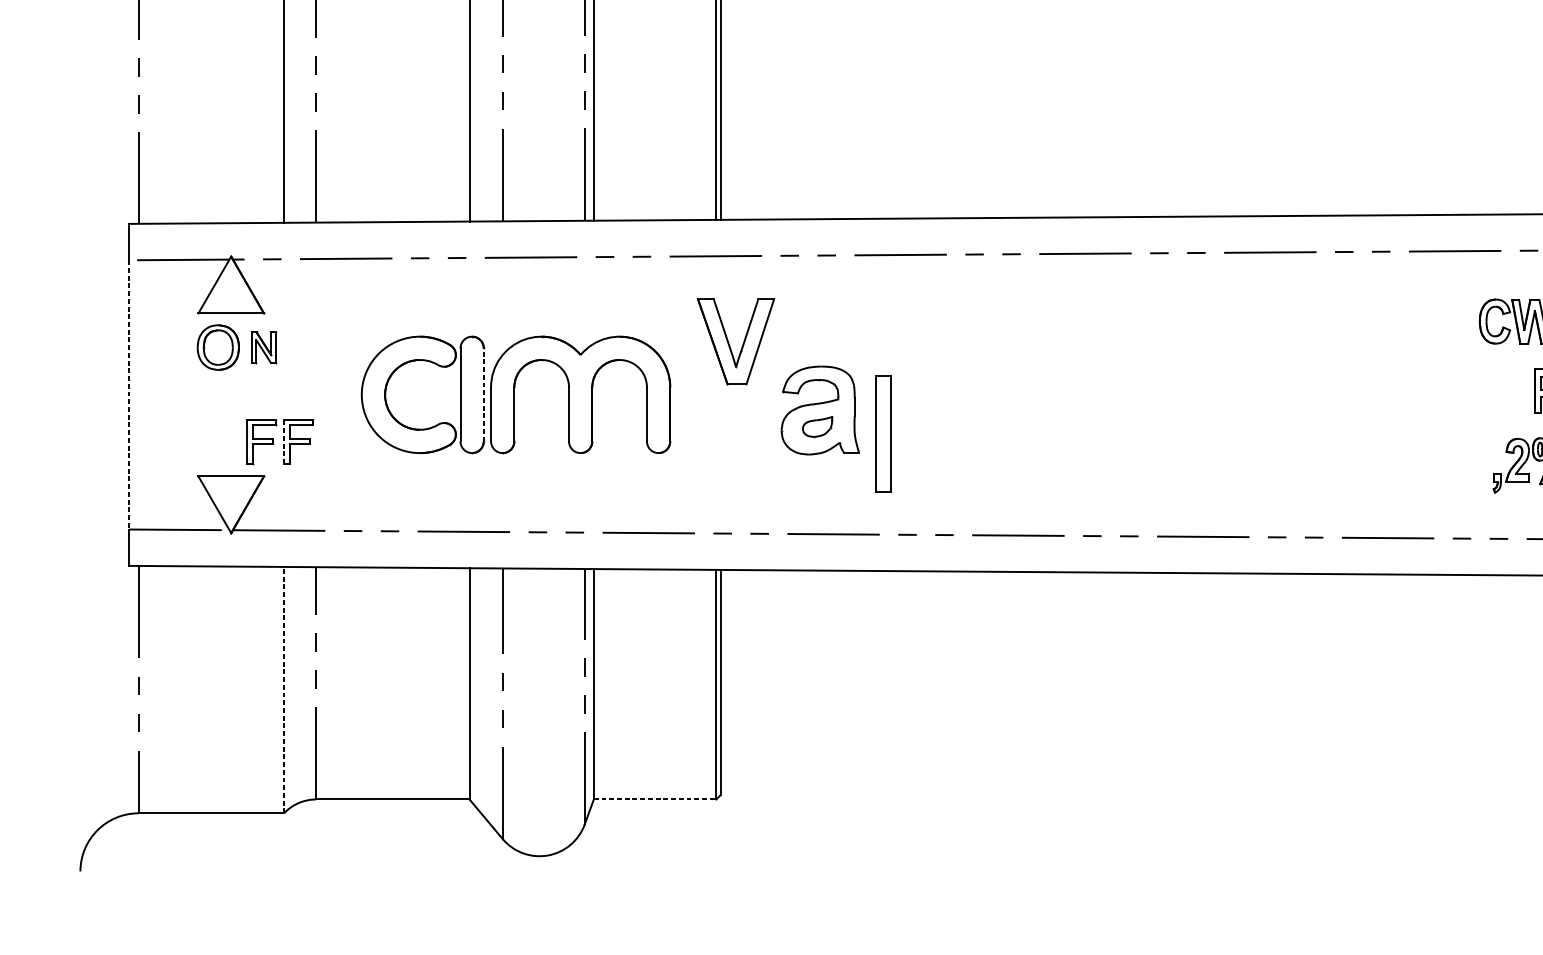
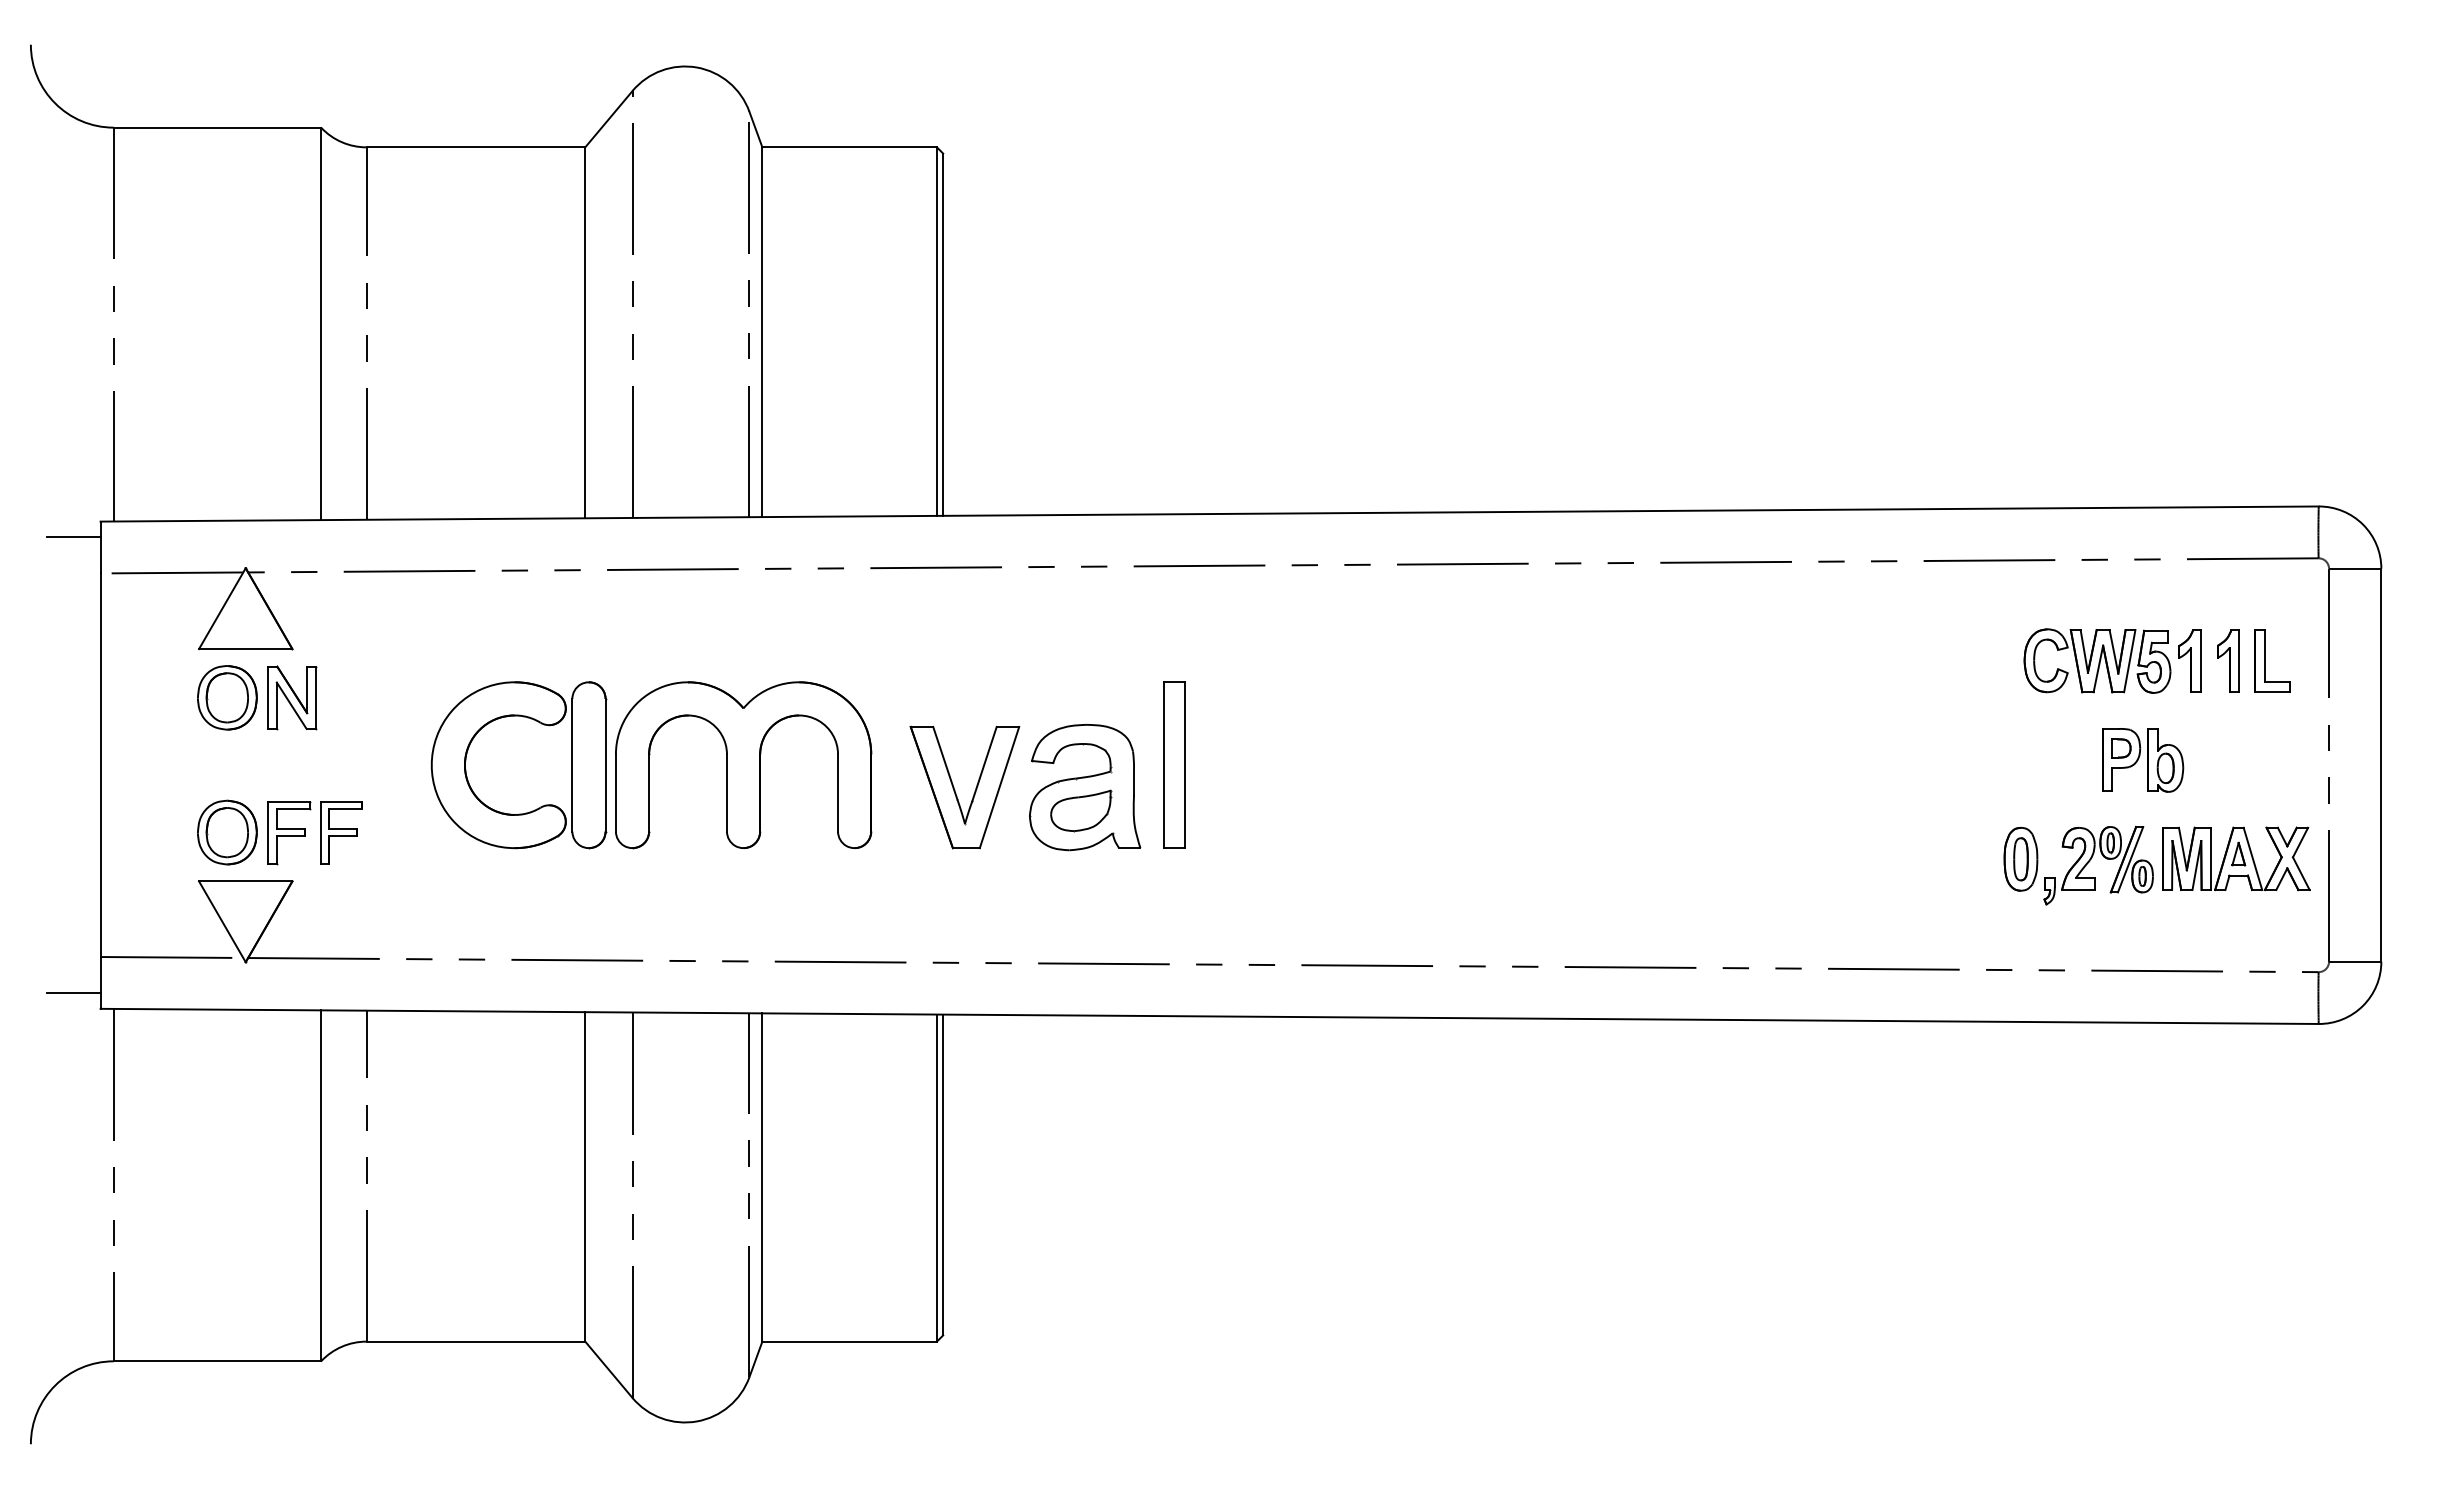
line: (110, 235) -> (73, 537), added
part: (729, 343) -> (955, 790), moved
part: (264, 347) -> (292, 697), size x1.43
line: (483, 394) -> (605, 764), dashed -> solid
line: (129, 395) -> (100, 765), dashed -> solid
part: (817, 426) -> (1081, 810), size x1.43
part: (883, 433) -> (1174, 764), moved
part: (218, 442) -> (227, 832), added
line: (283, 442) -> (320, 832), dashed -> solid
part: (1476, 460) -> (2020, 858), added
line: (110, 555) -> (73, 993), added
line: (284, 689) -> (321, 1185), dashed -> solid
line: (655, 799) -> (850, 1341), dashed -> solid

